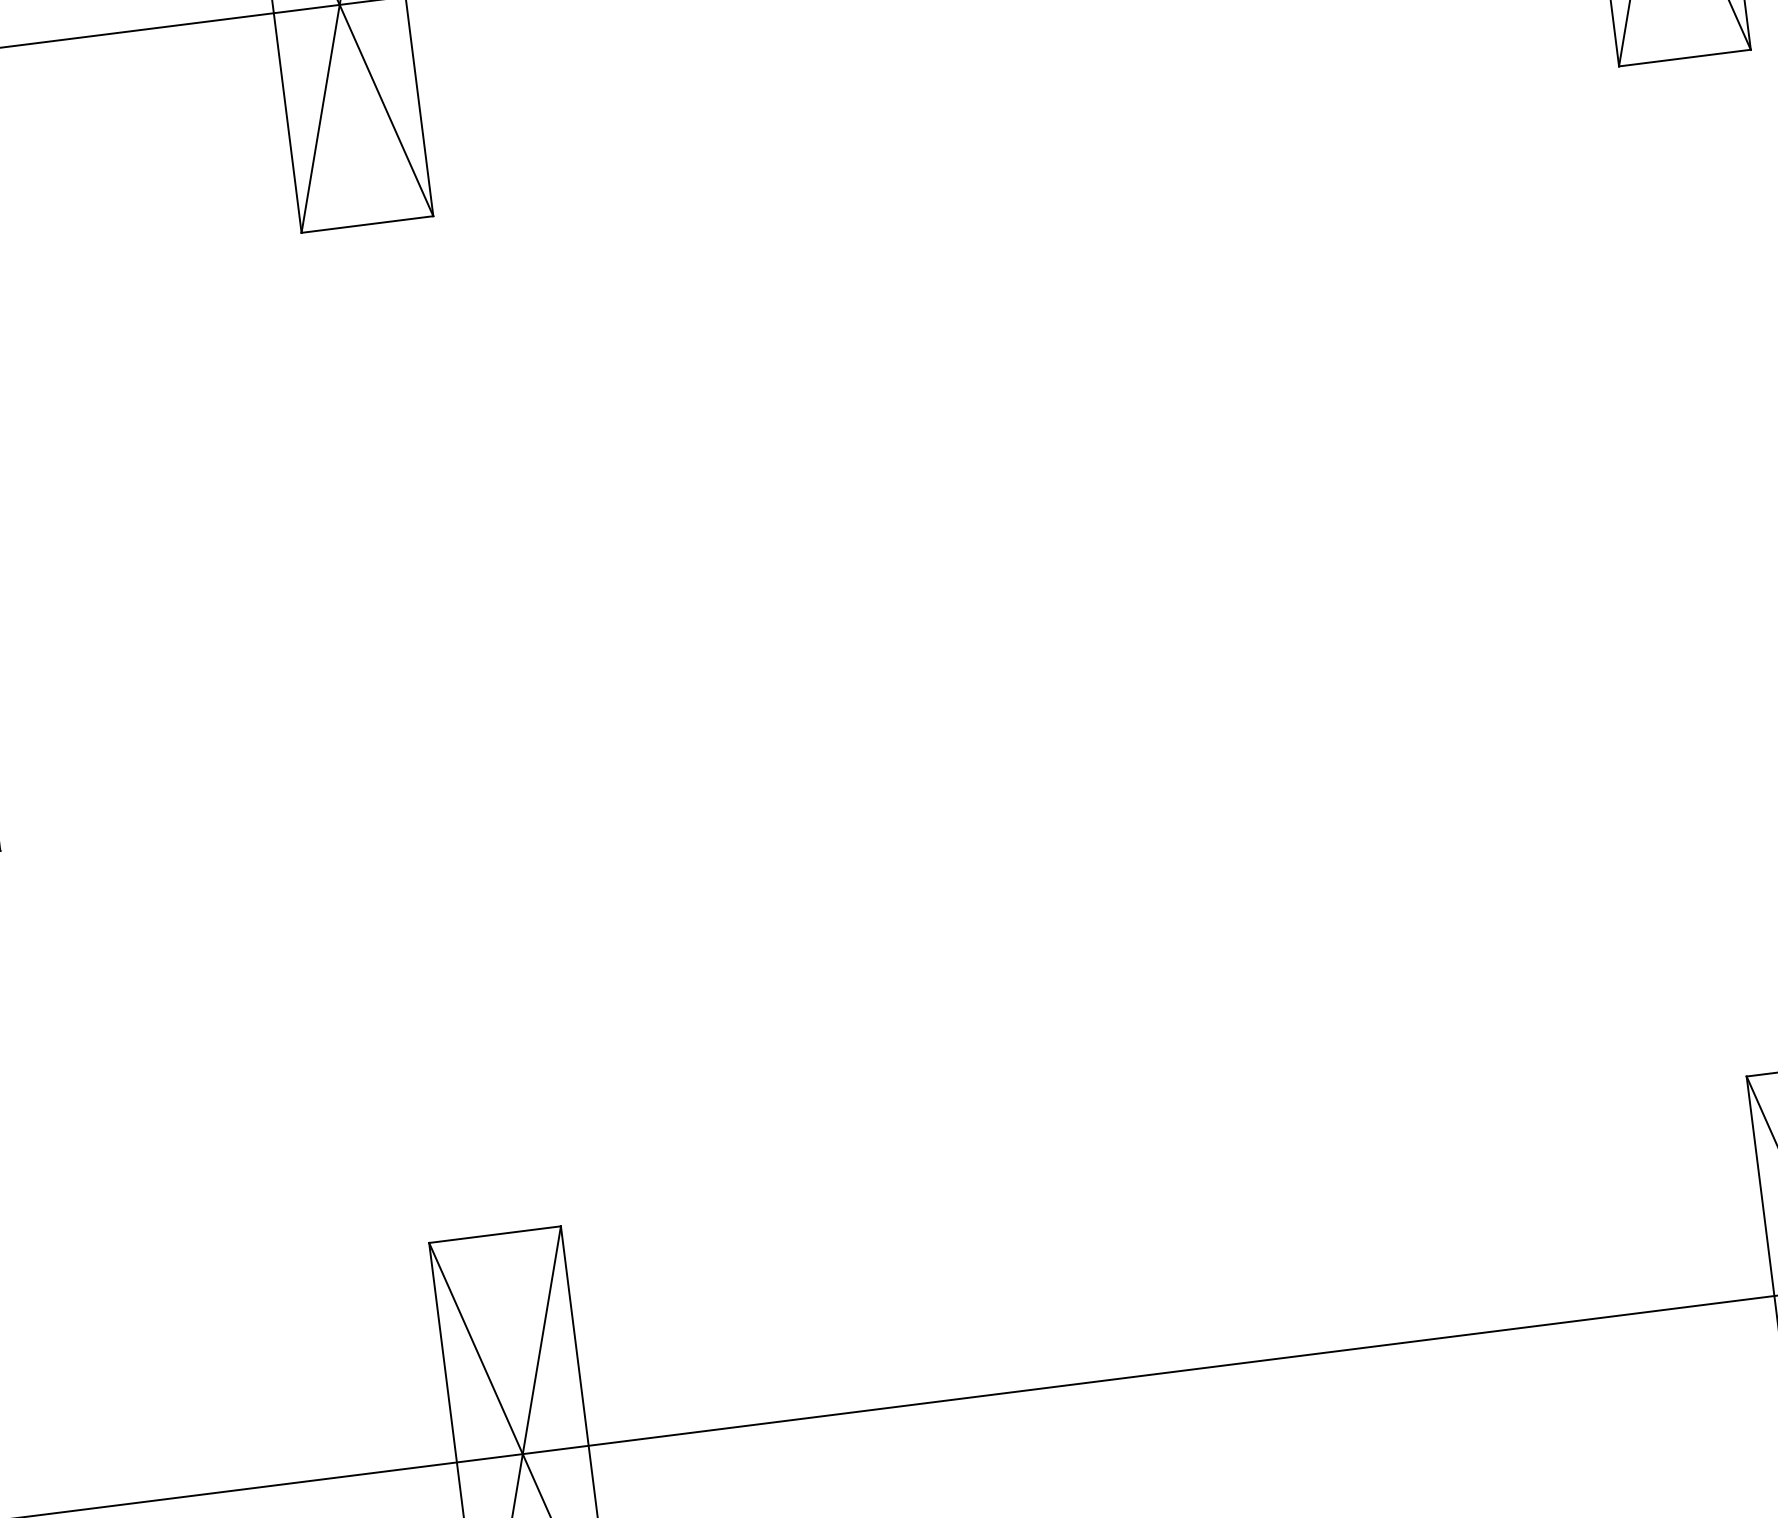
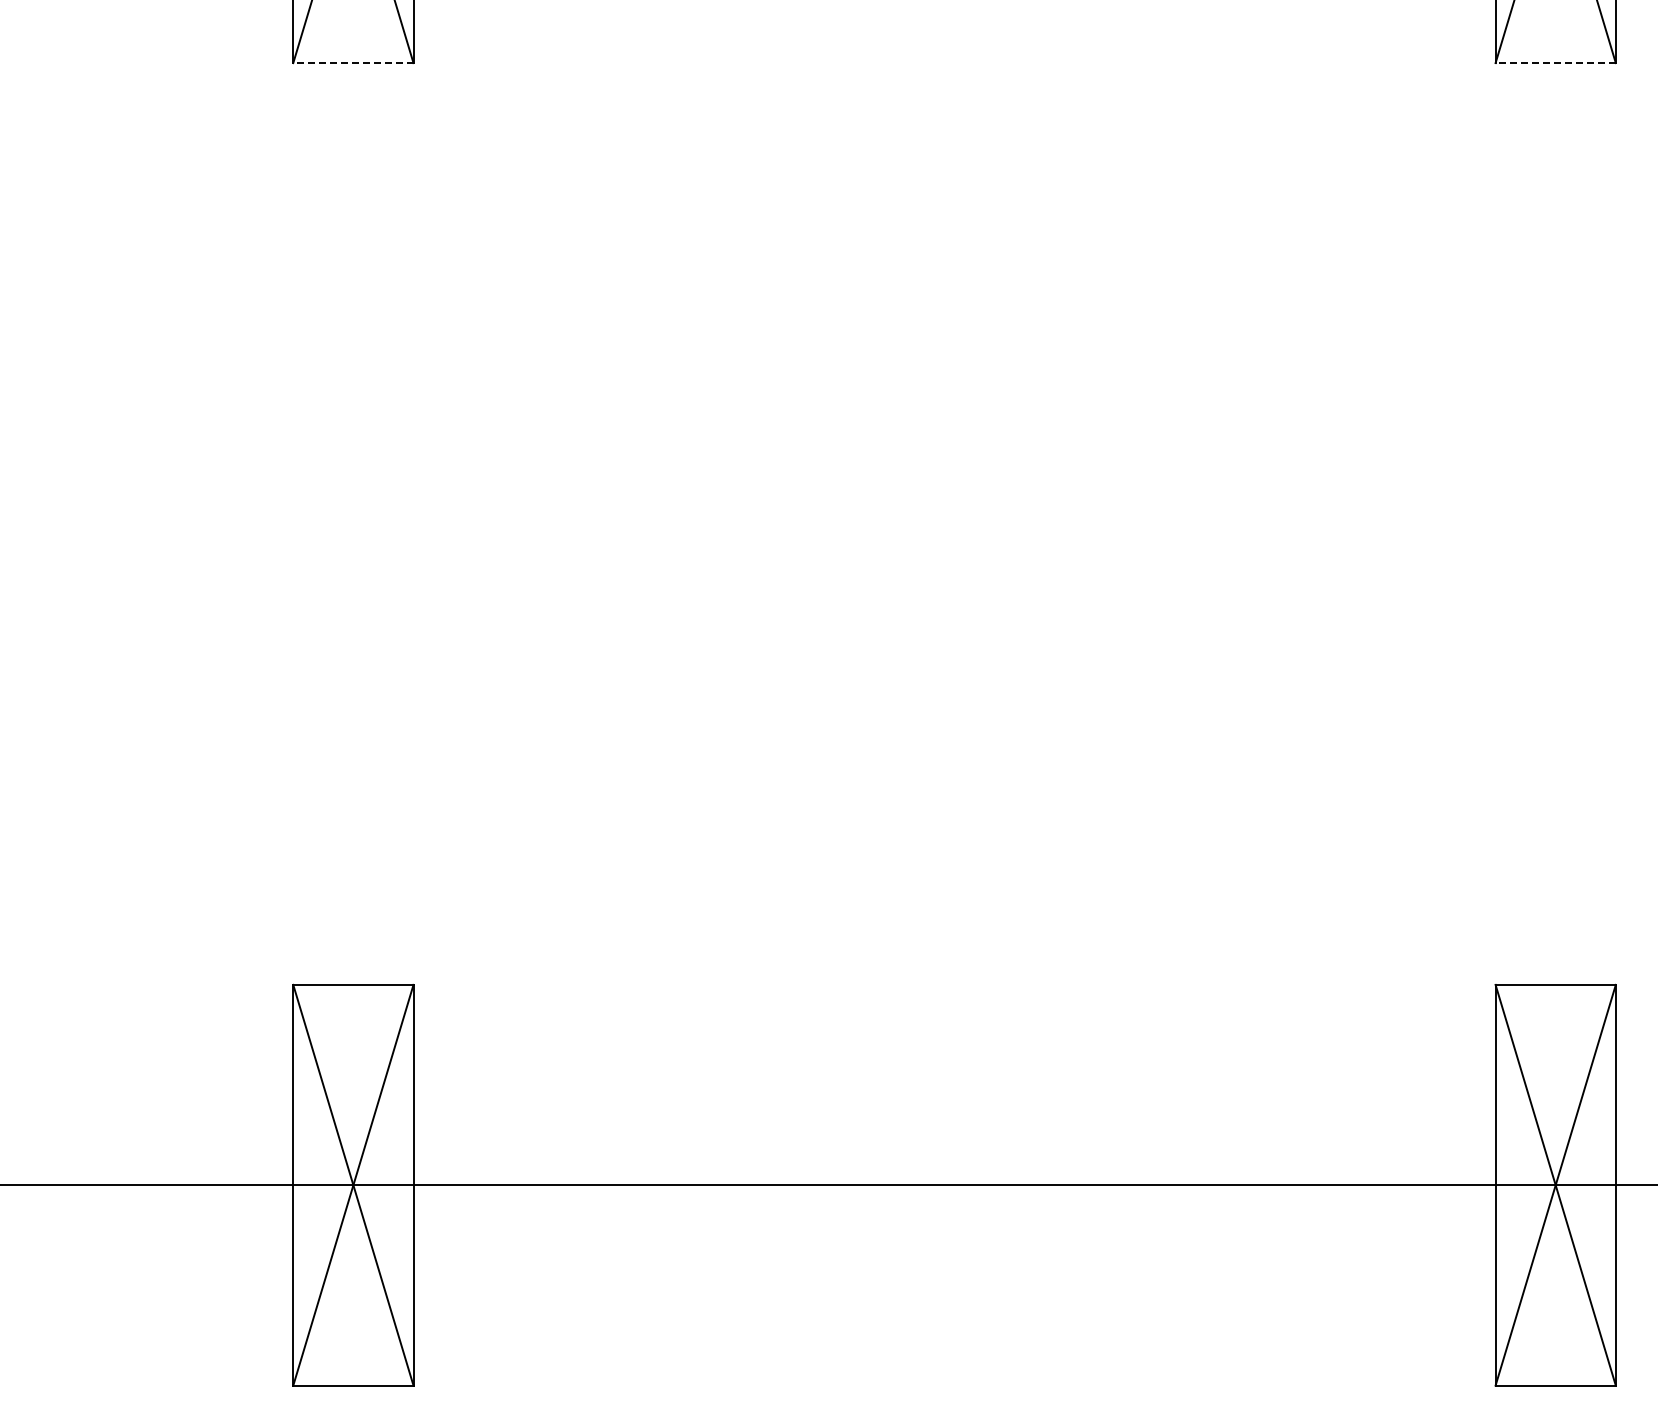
line: (1684, 58) -> (1555, 63), solid -> dashed
line: (366, 225) -> (352, 63), solid -> dashed

